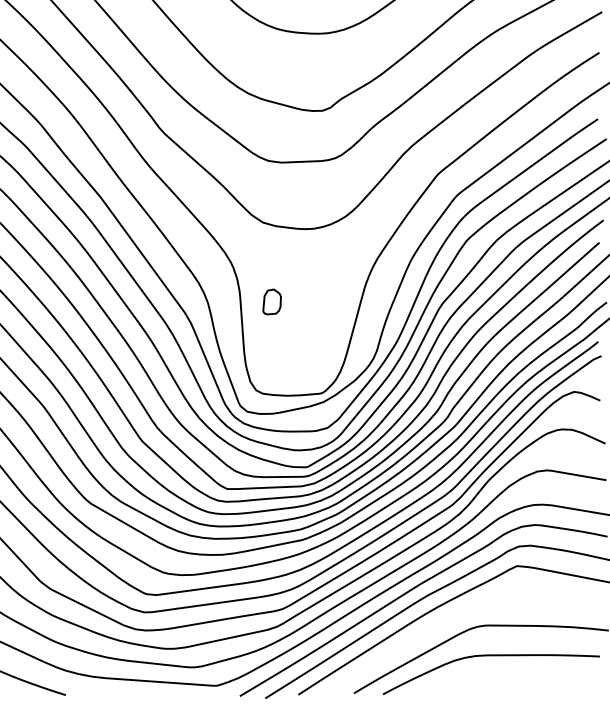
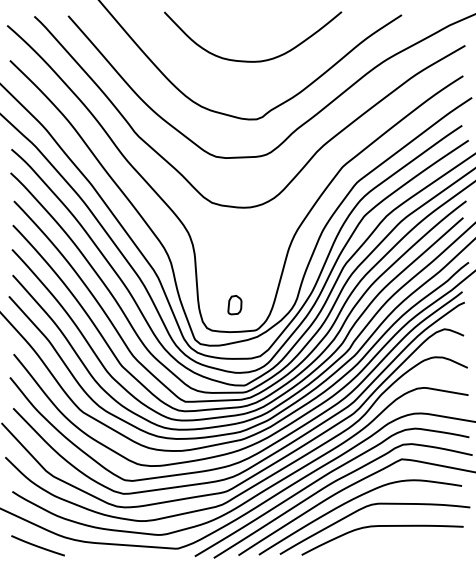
part: (271, 302) -> (234, 305), moved
curve: (449, 622) -> (351, 501), added

